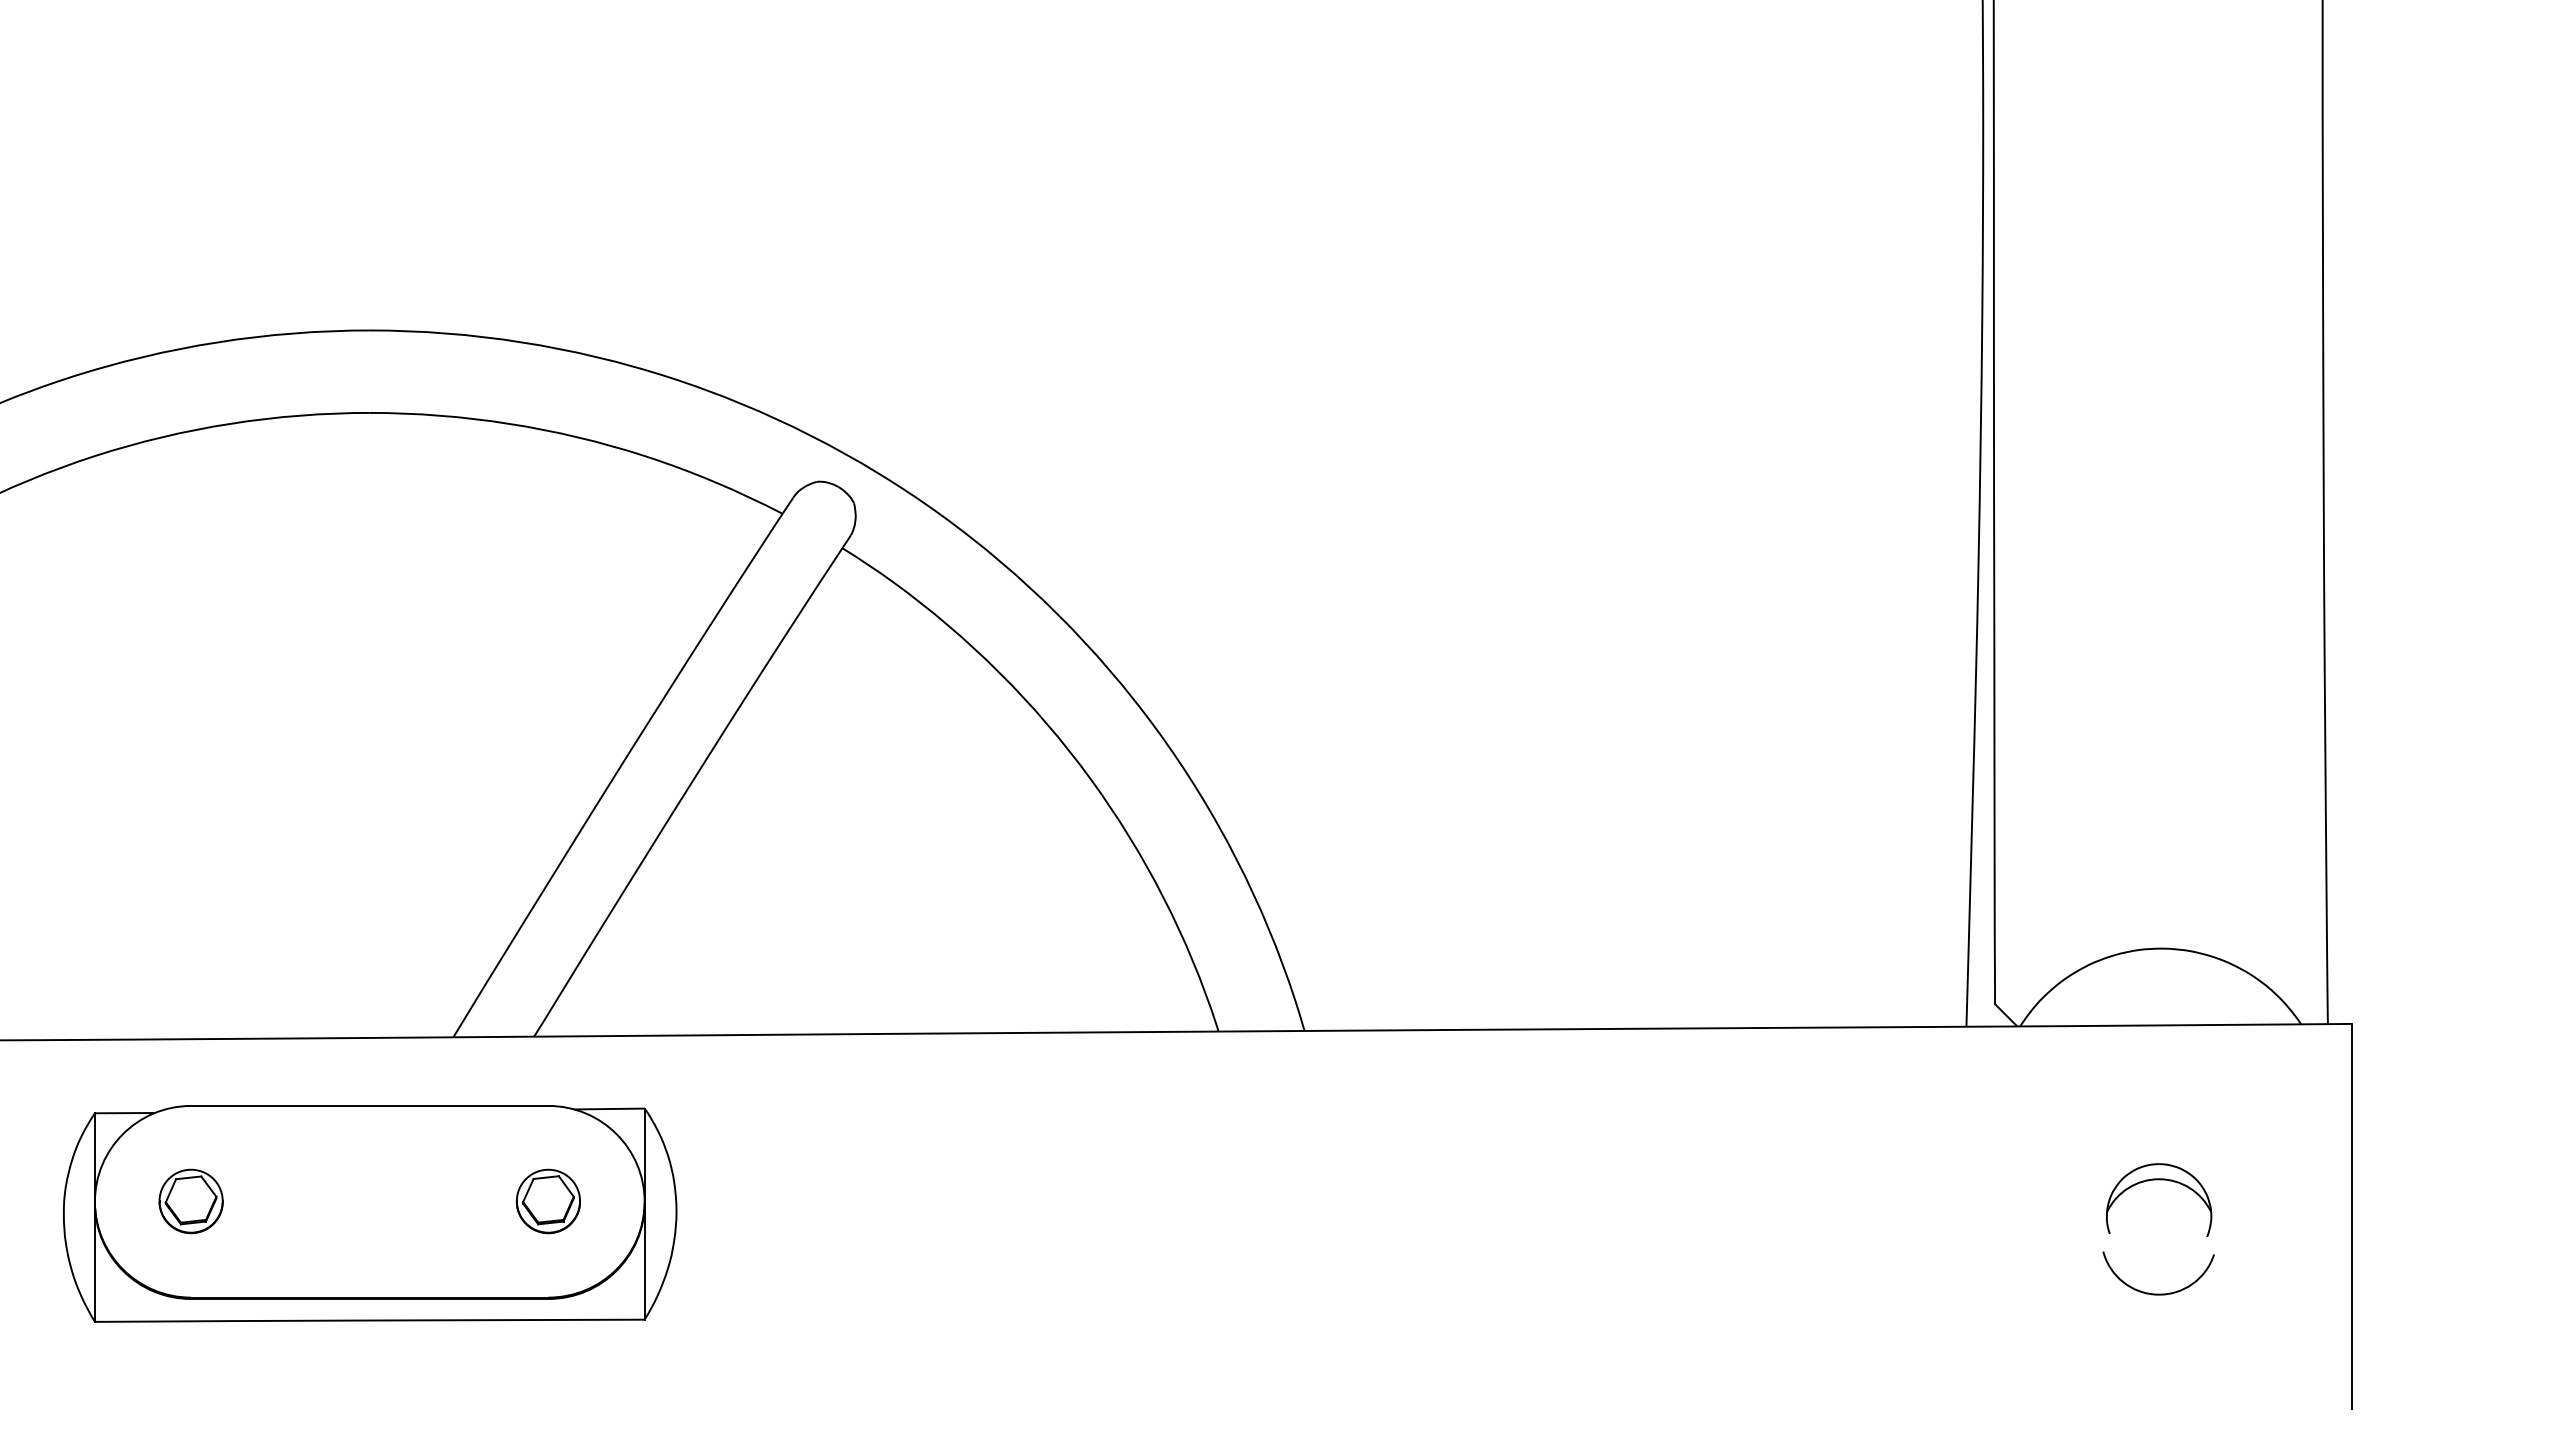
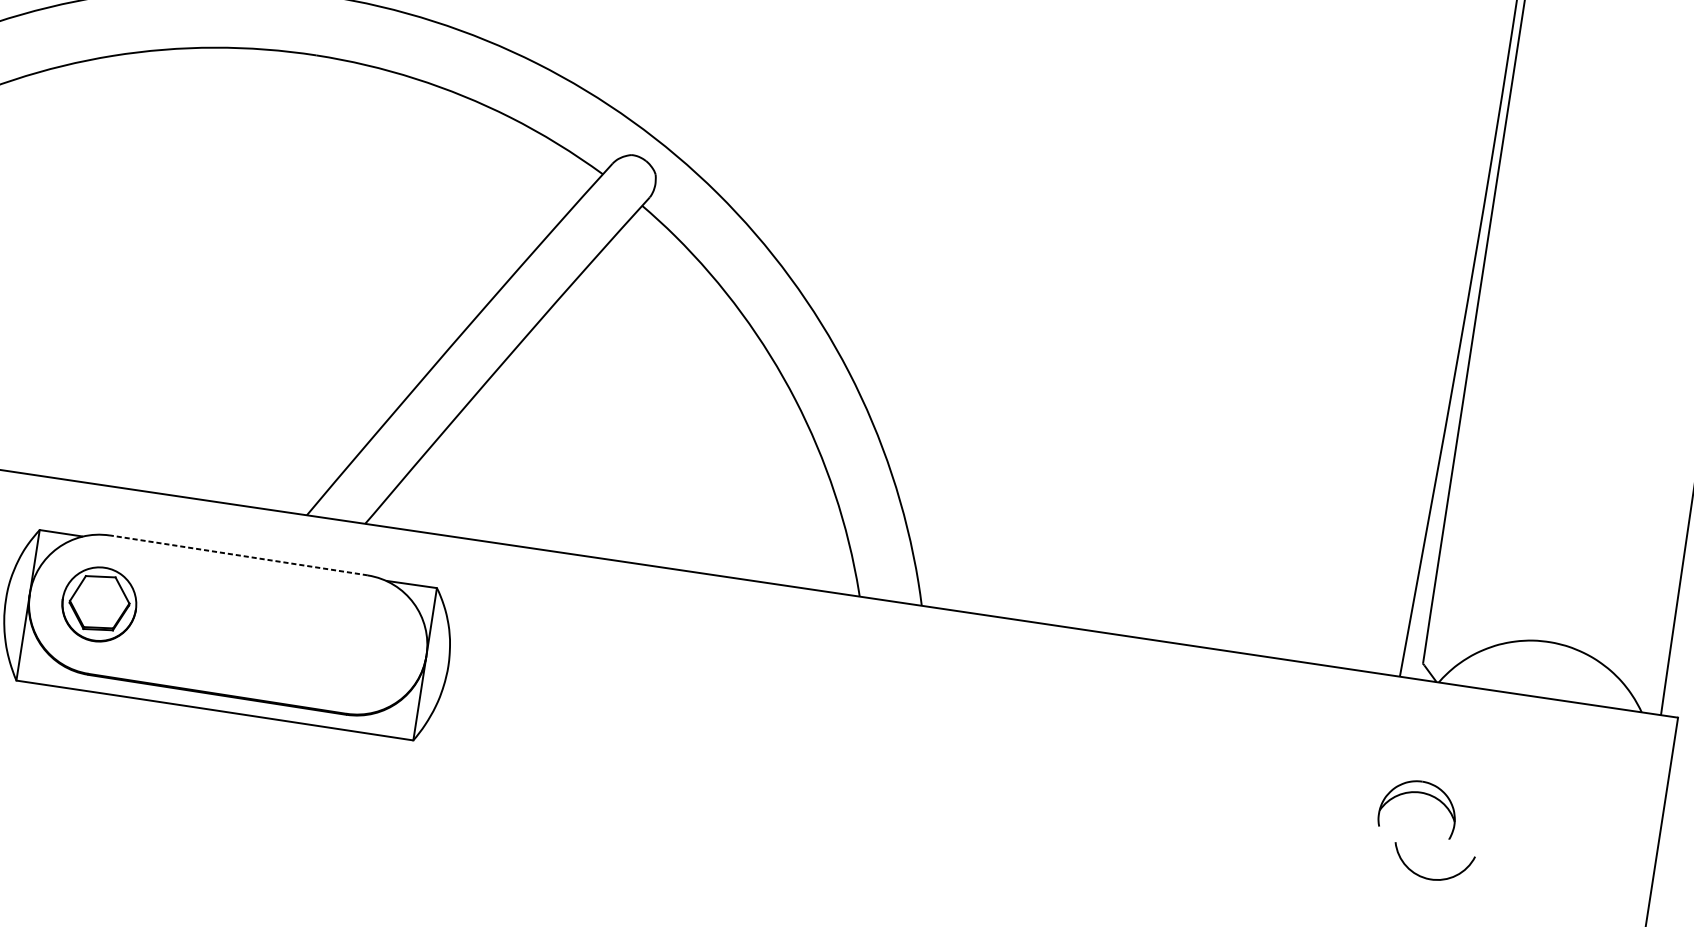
line: (369, 1105) -> (238, 555), solid -> dashed
part: (2159, 1180) -> (1421, 793), moved
part: (190, 1201) -> (98, 604), size x1.6
part: (547, 1201) -> (356, 644), removed
arc: (2158, 1293) -> (1430, 878), moved

